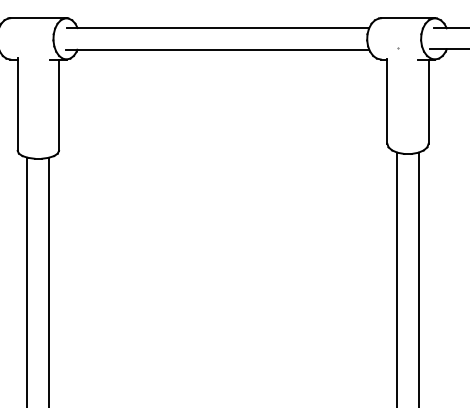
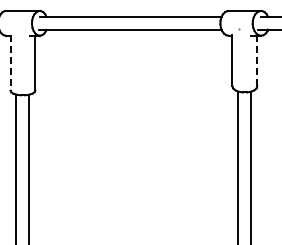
line: (429, 100) -> (257, 60), solid -> dashed
line: (17, 104) -> (10, 62), solid -> dashed

